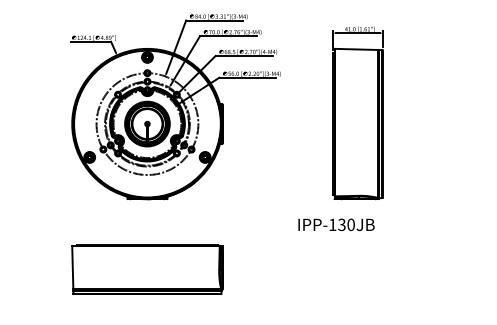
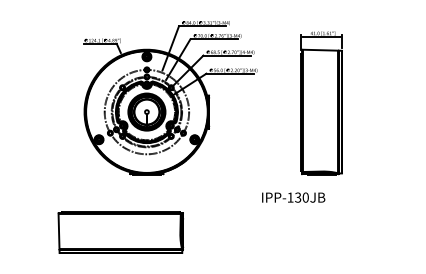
text: (336, 224) -> (293, 197), moved
part: (146, 269) -> (120, 232), moved

